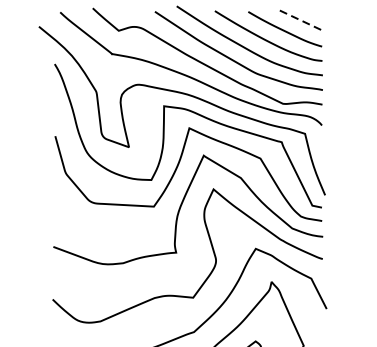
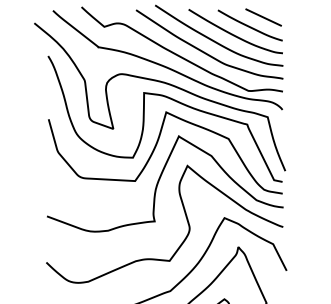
line: (300, 20) -> (263, 17), dashed -> solid

